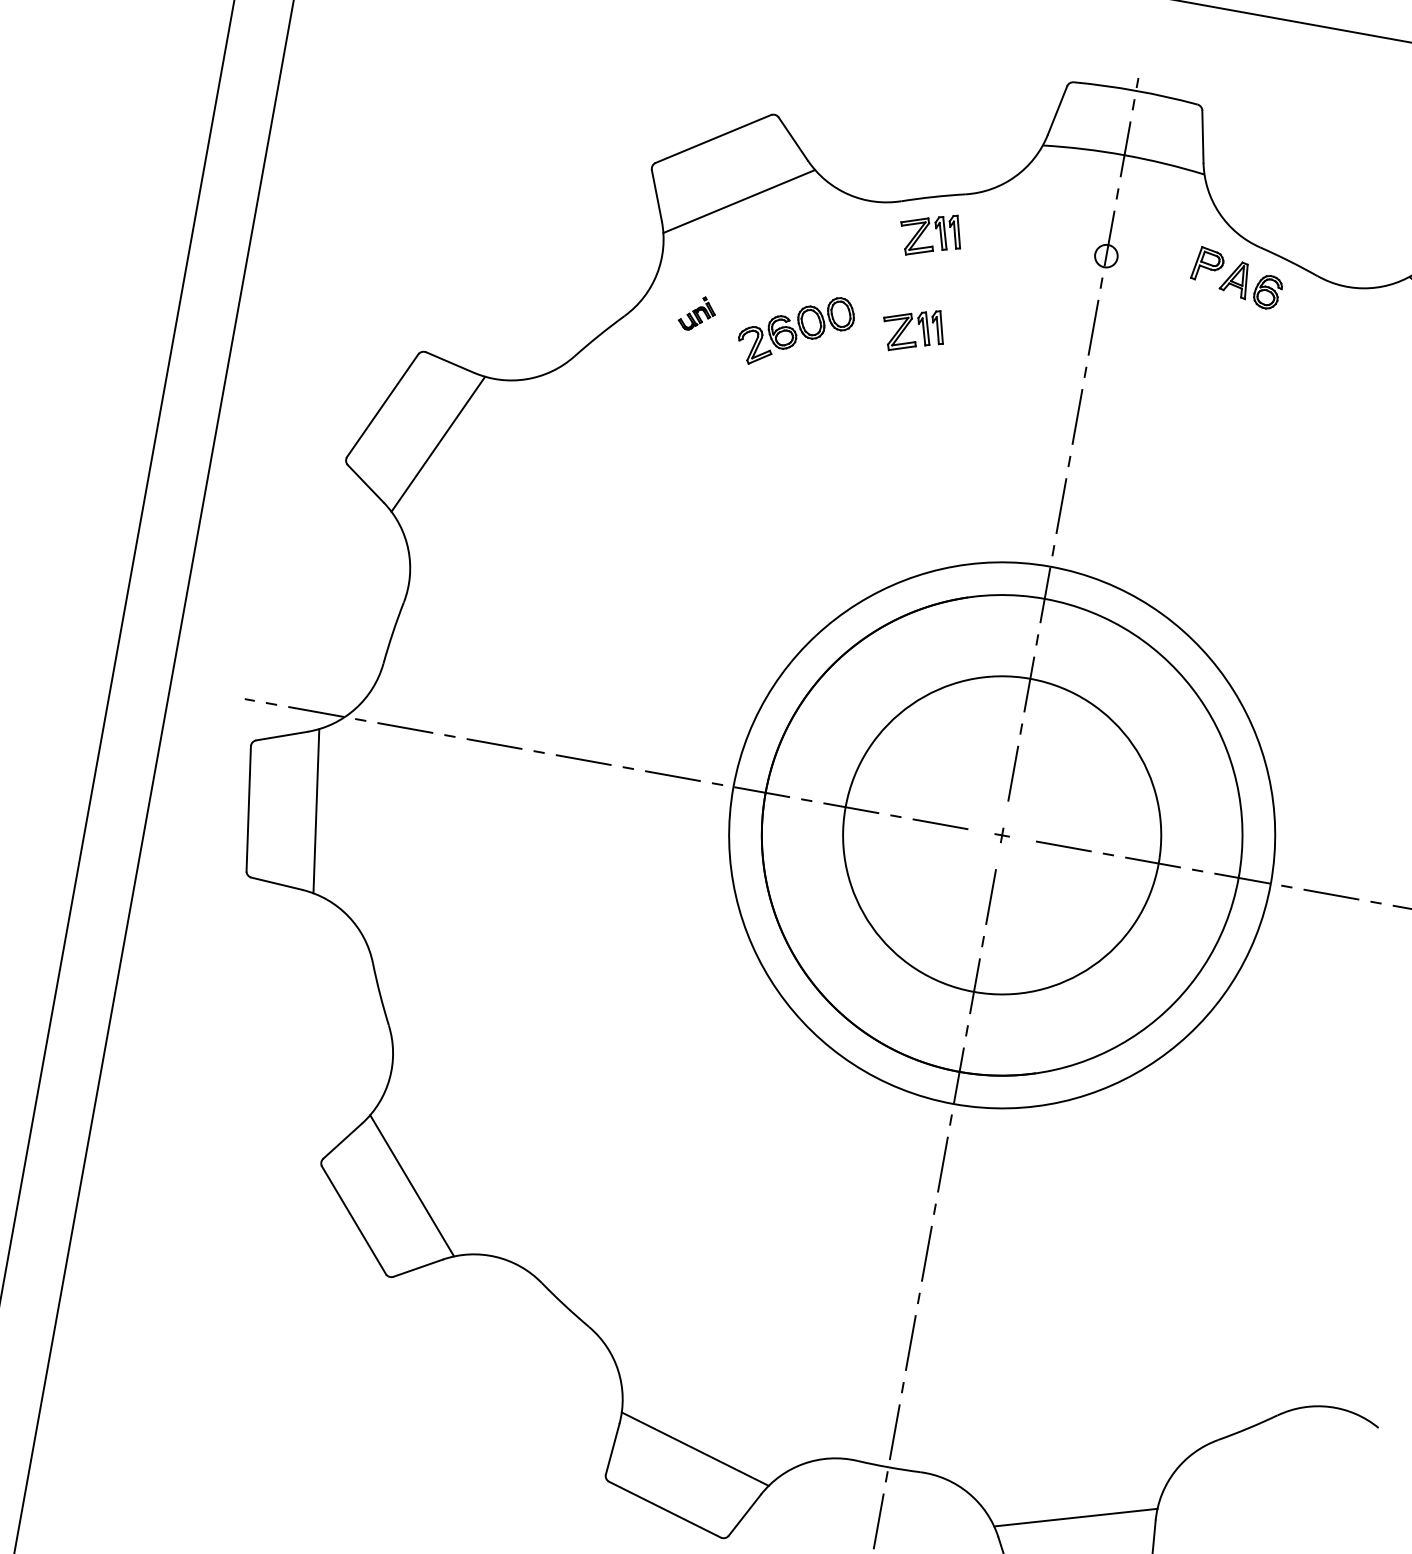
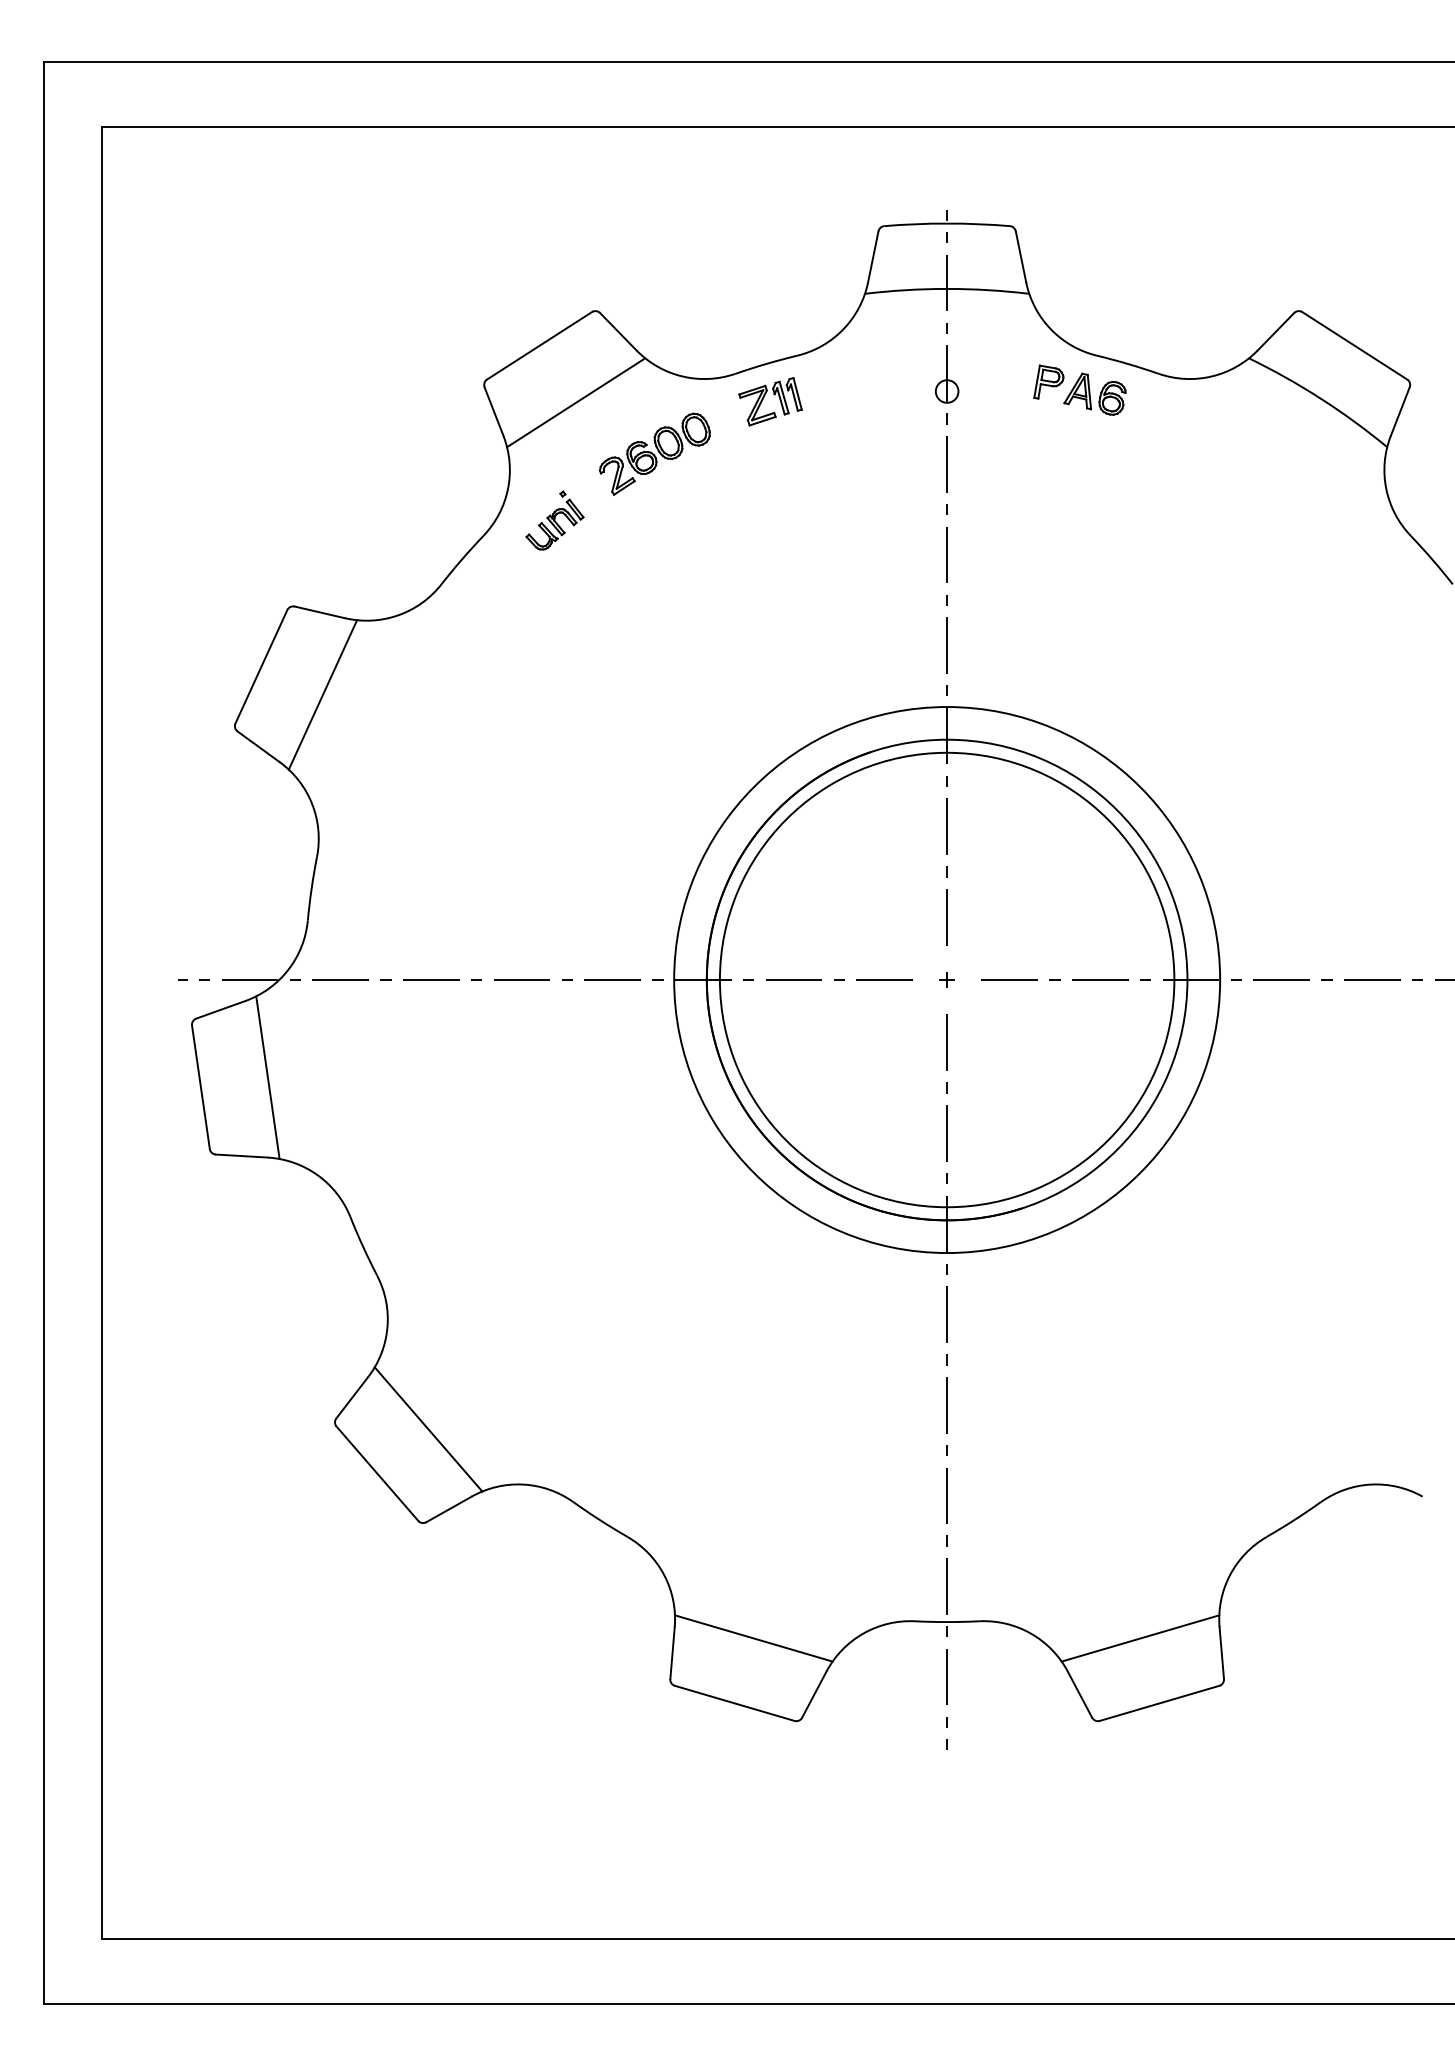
part: (697, 313) -> (554, 520), size x1.67
part: (918, 324) -> (774, 492), removed
part: (795, 330) -> (654, 453), moved
circle: (1001, 834) -> (946, 979), size x1.43

